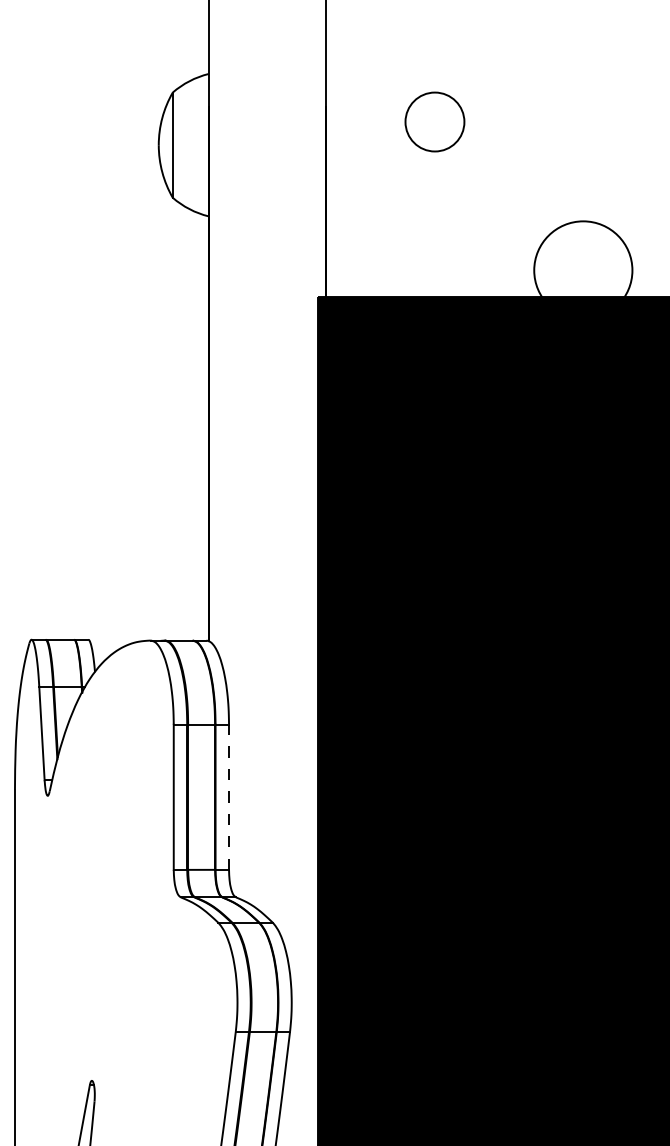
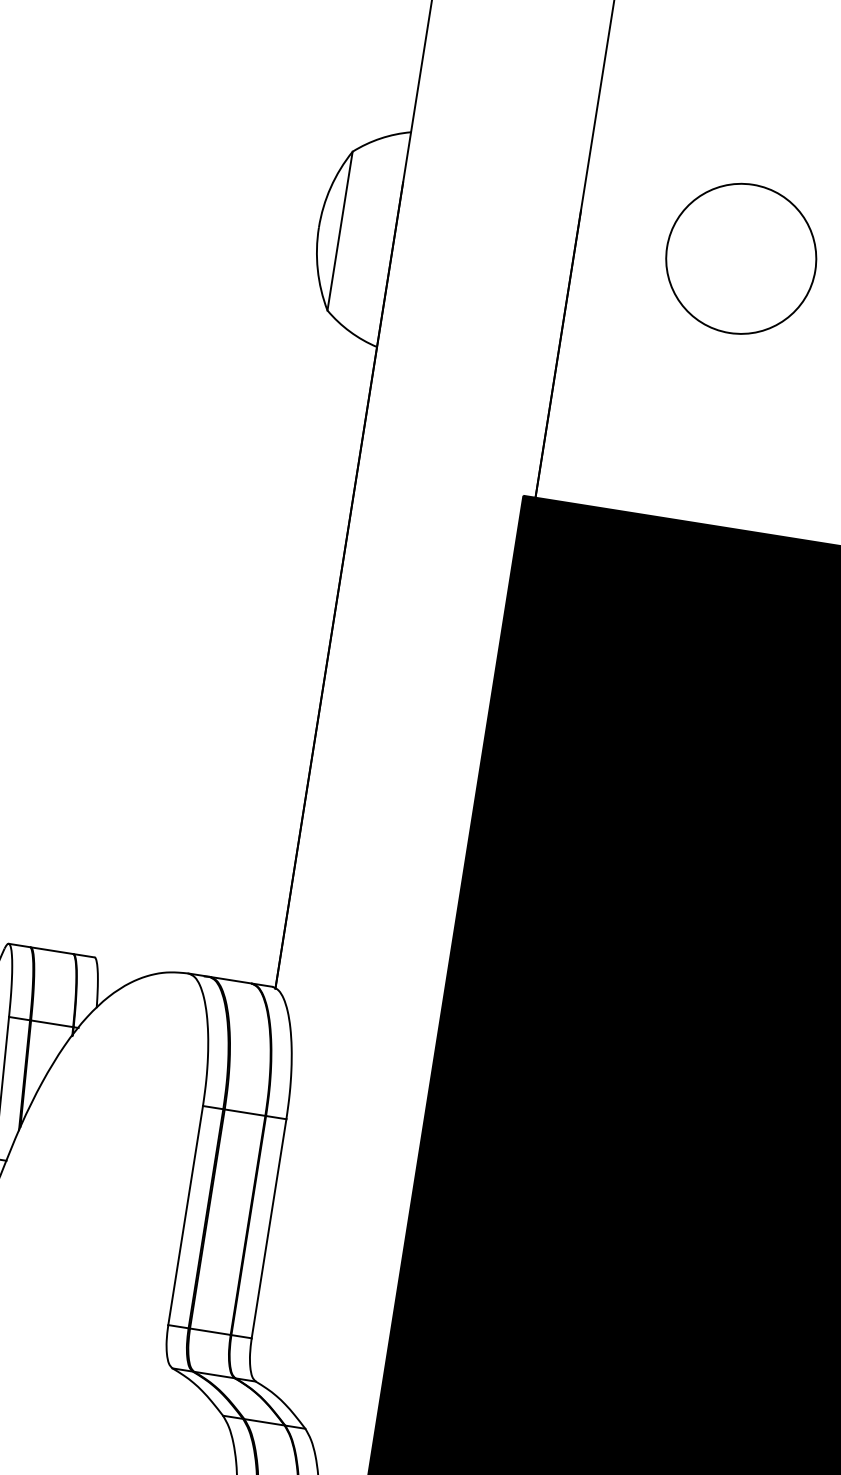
circle: (434, 121) -> (740, 257), size x1.67
line: (229, 797) -> (269, 1229), dashed -> solid

